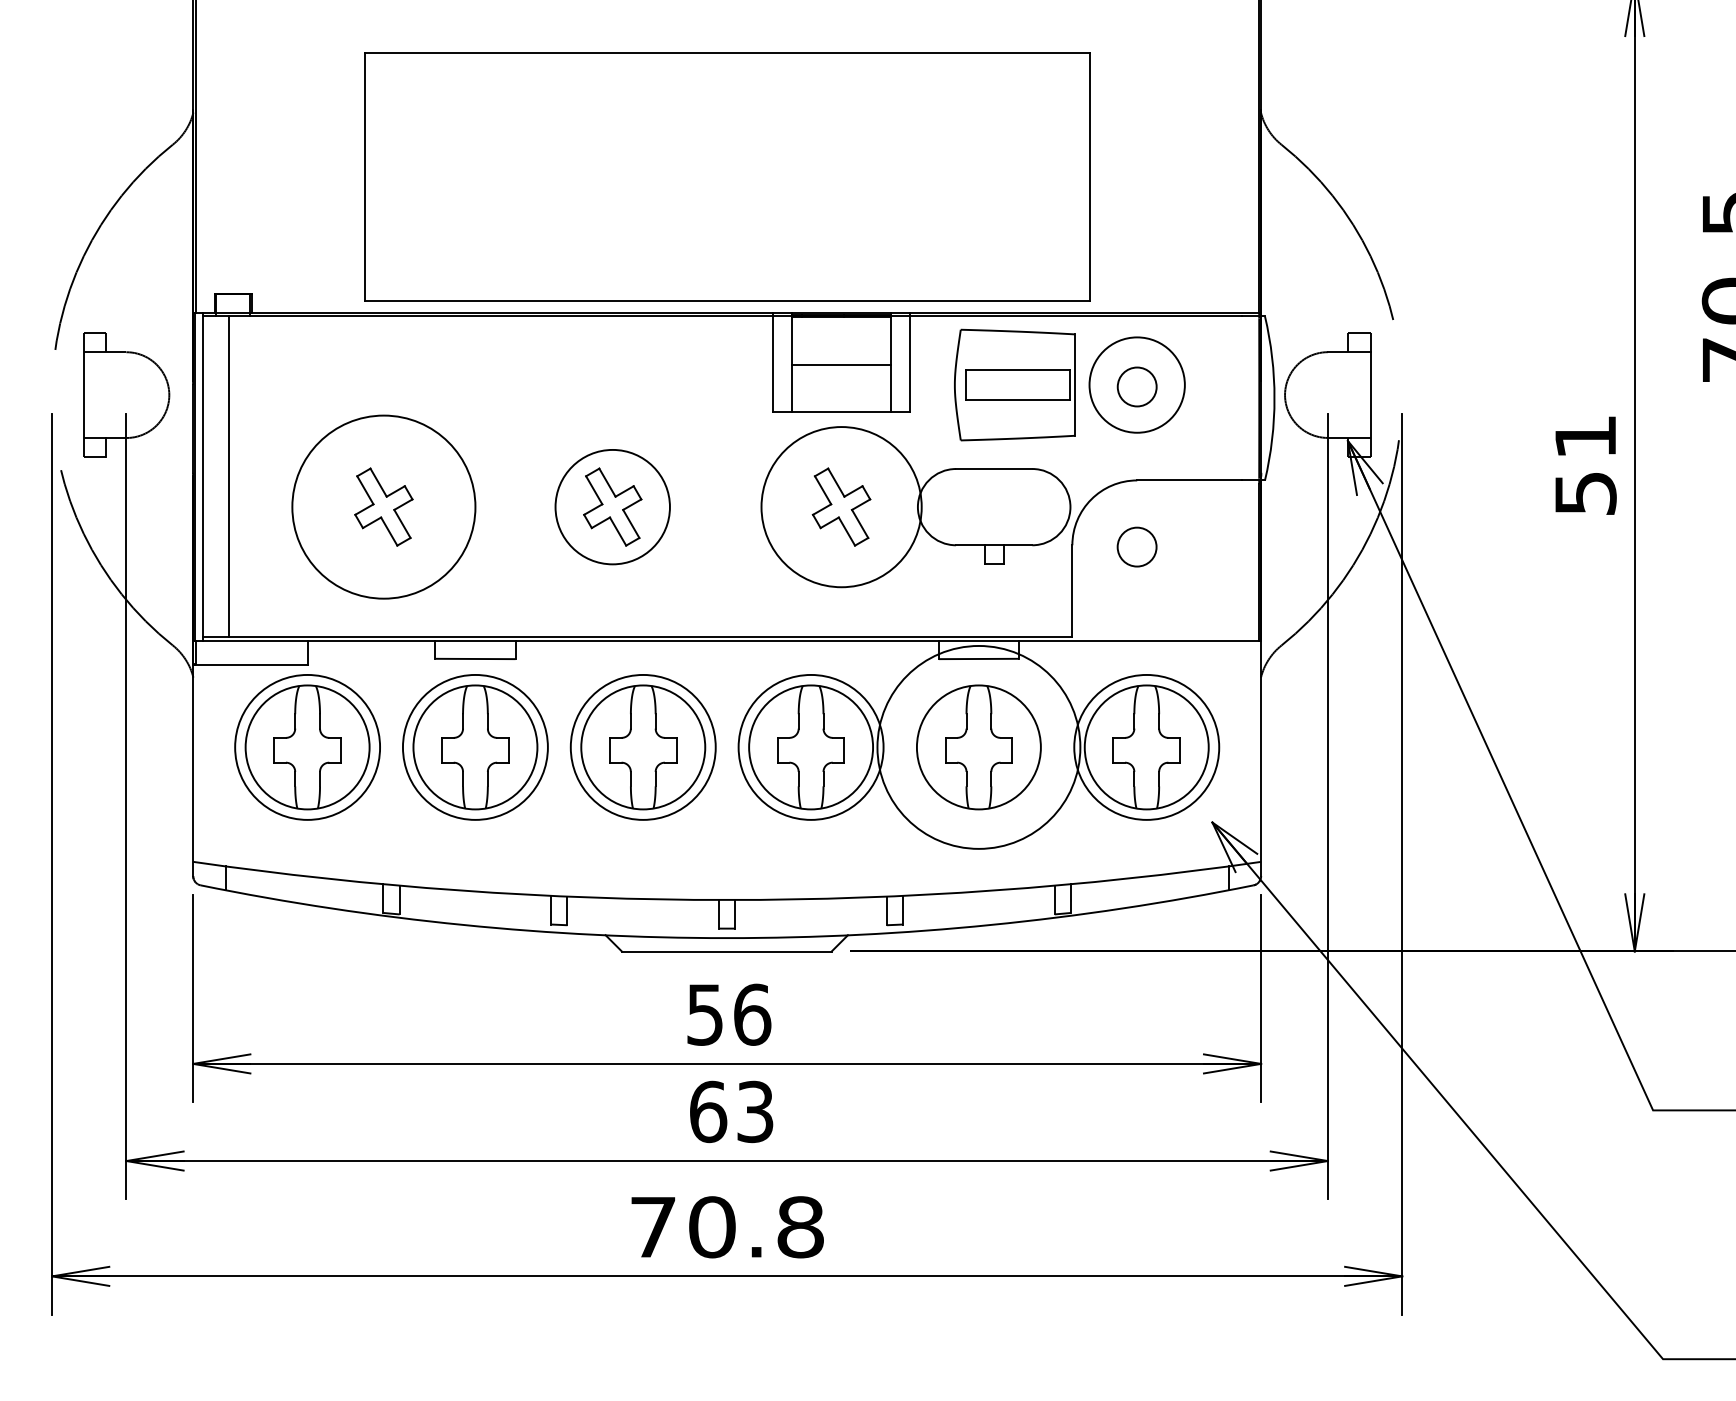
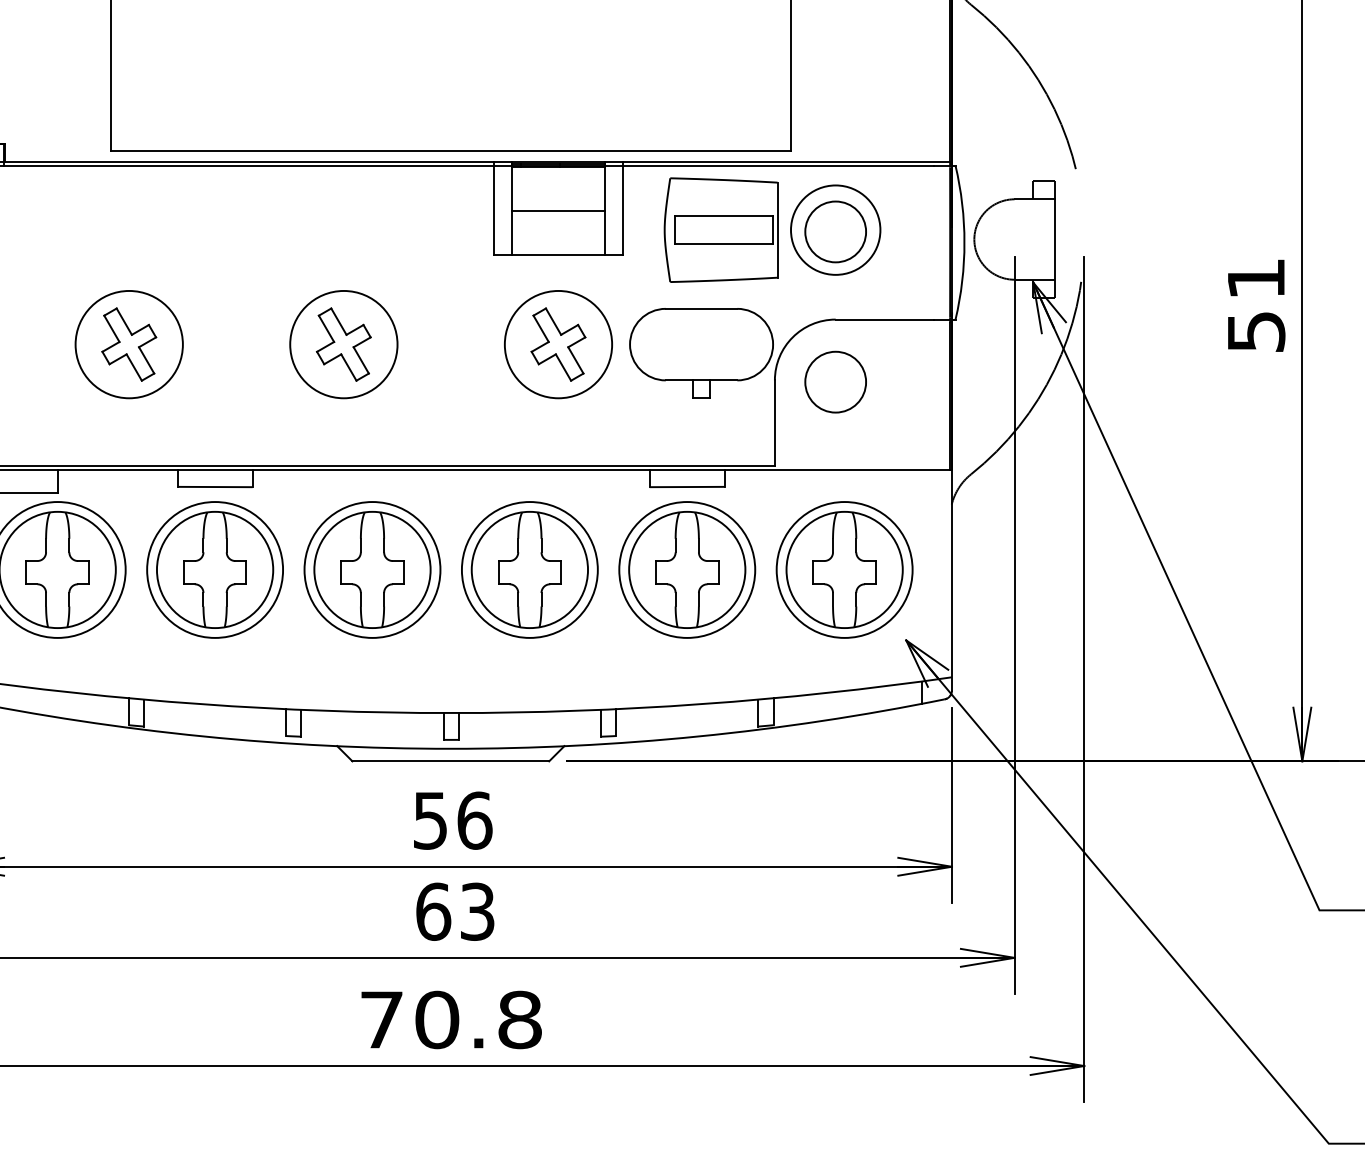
circle: (1136, 386) -> (835, 231), size x1.67
circle: (383, 506) -> (128, 344), size x0.62
circle: (841, 506) -> (558, 344), size x0.71
circle: (1136, 546) -> (835, 381), size x1.67
circle: (978, 746) -> (686, 569), size x0.71

